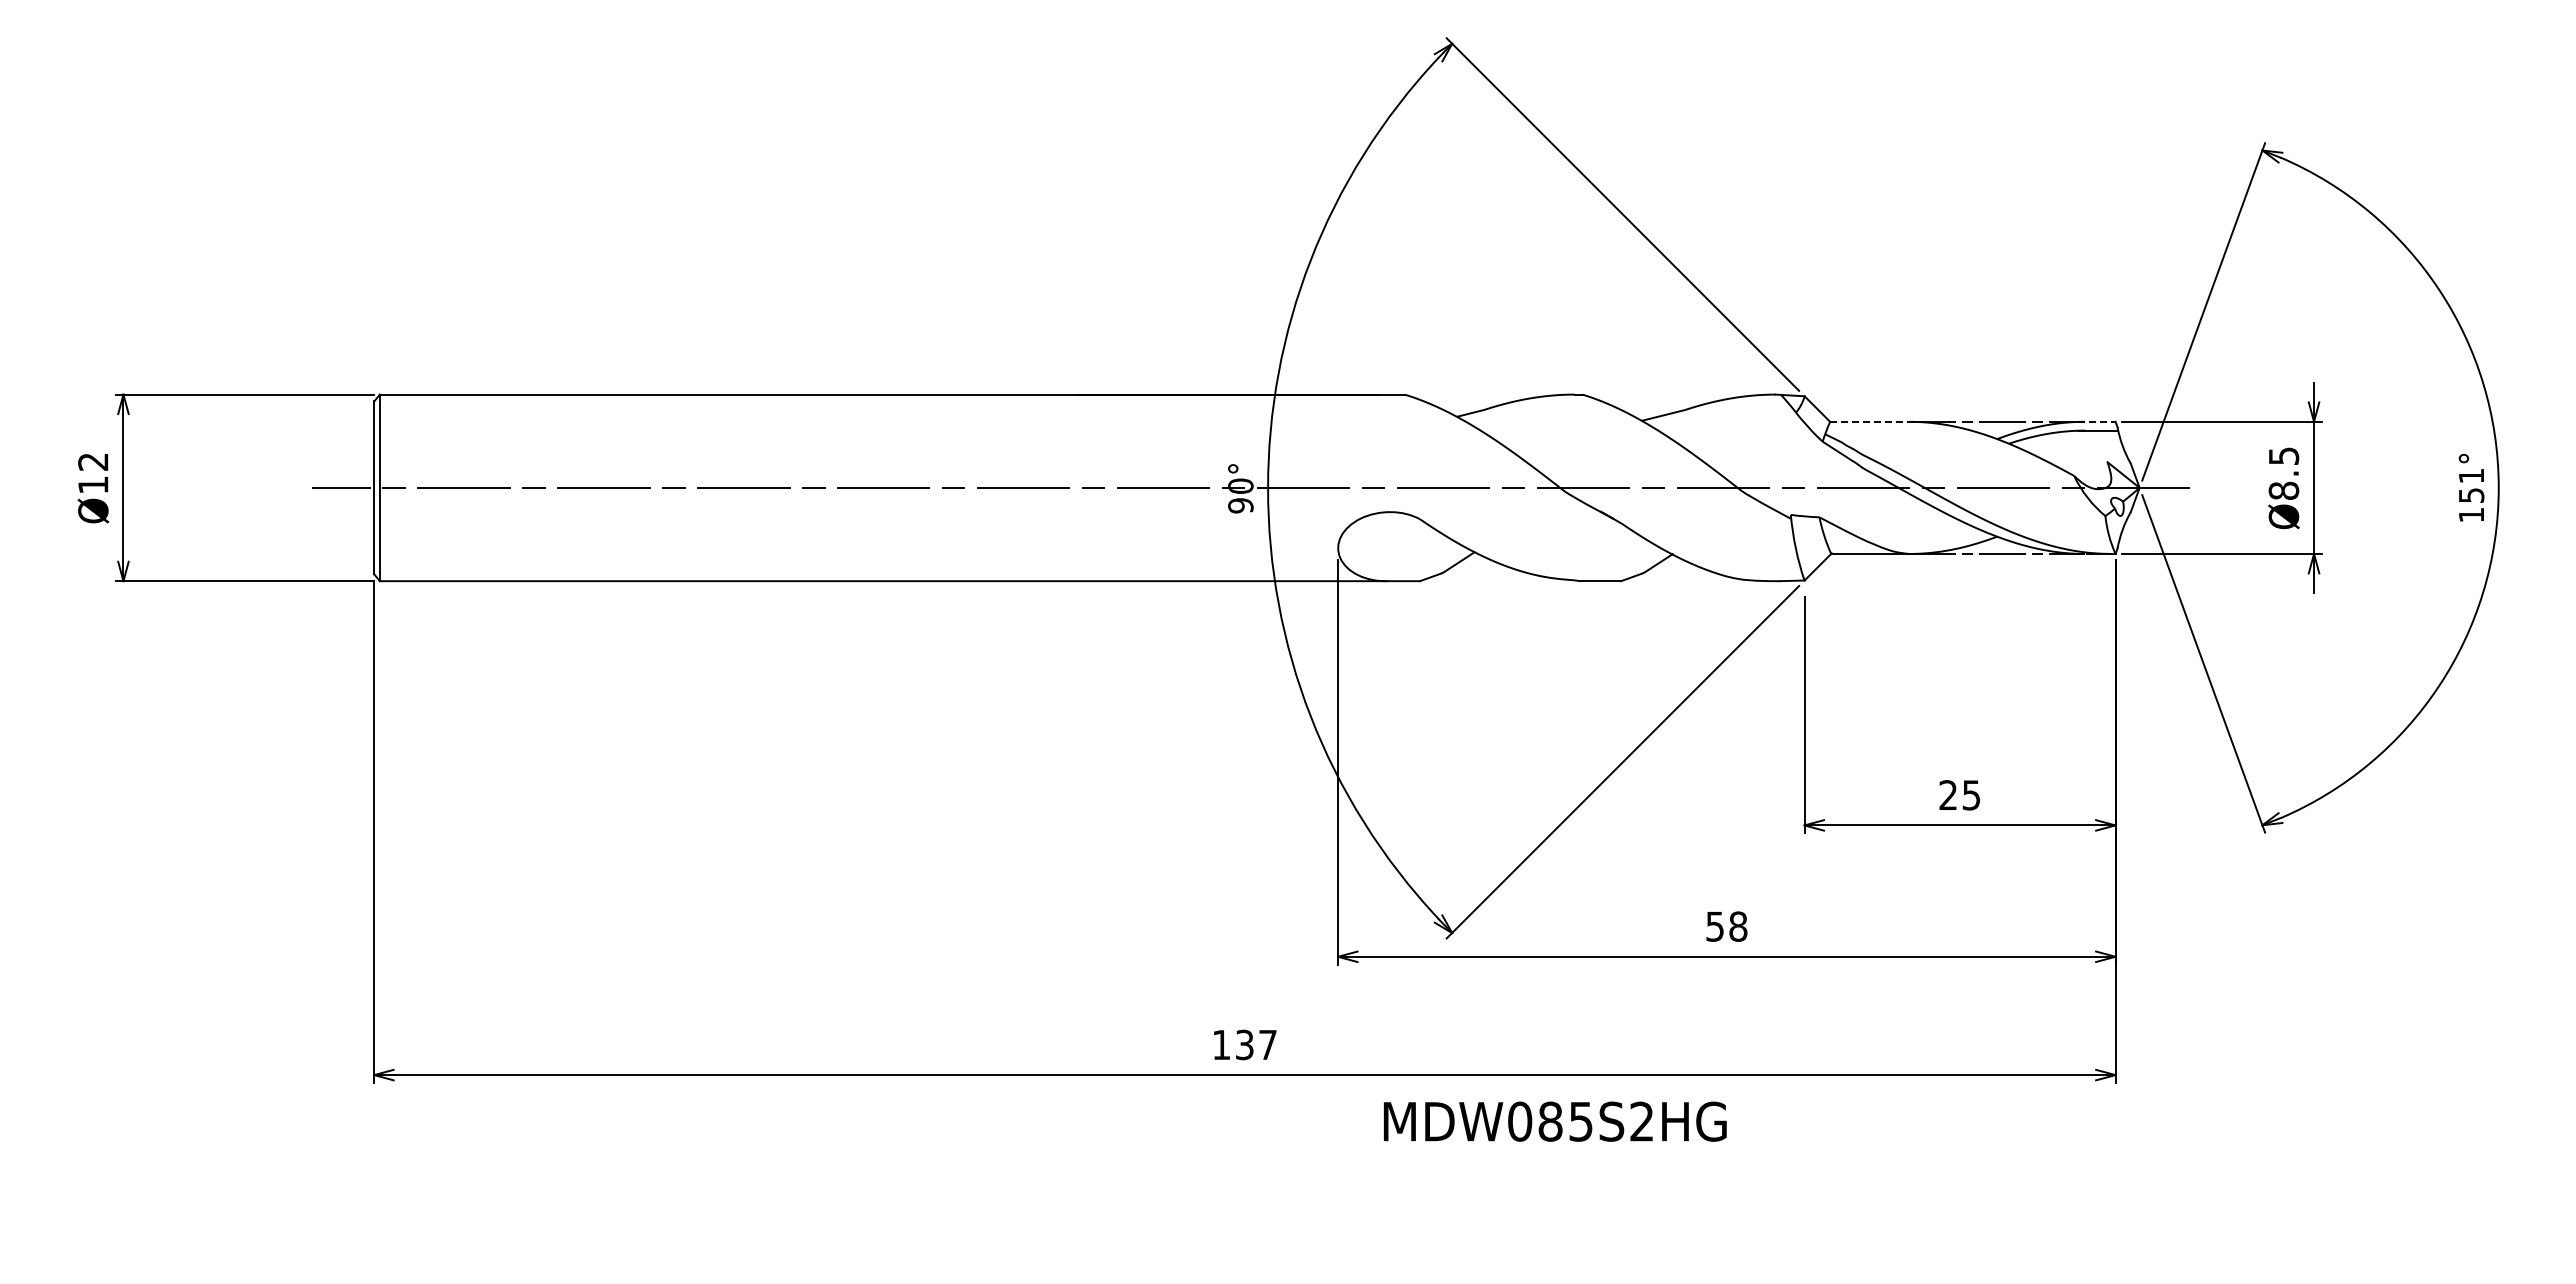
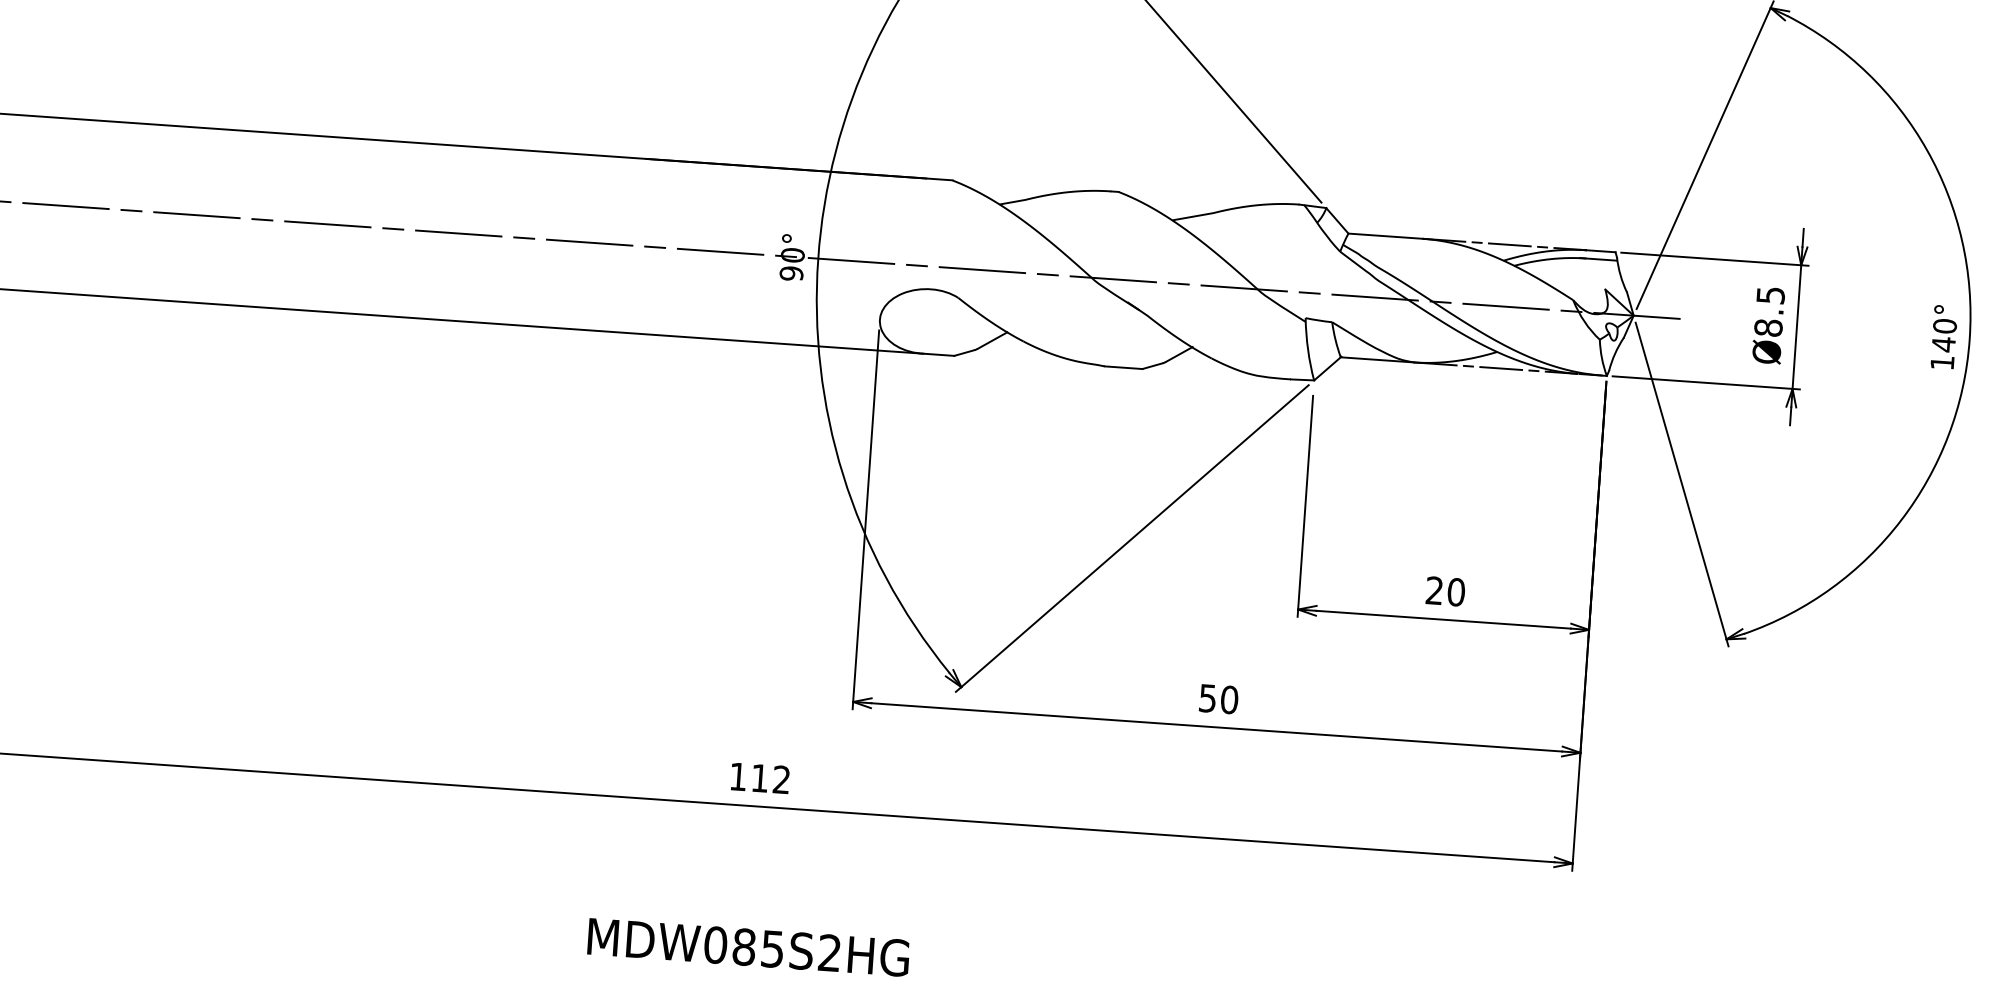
line: (1869, 421) -> (1385, 235), dashed -> solid
line: (2096, 421) -> (1597, 250), dashed -> solid
text: (2471, 485) -> (1944, 335), 151° -> 140°
text: (1971, 795) -> (1456, 592), 25 -> 20
text: (1738, 926) -> (1229, 699), 58 -> 50
text: (1256, 1044) -> (771, 778), 137 -> 112
text: (1555, 1121) -> (748, 947), moved

